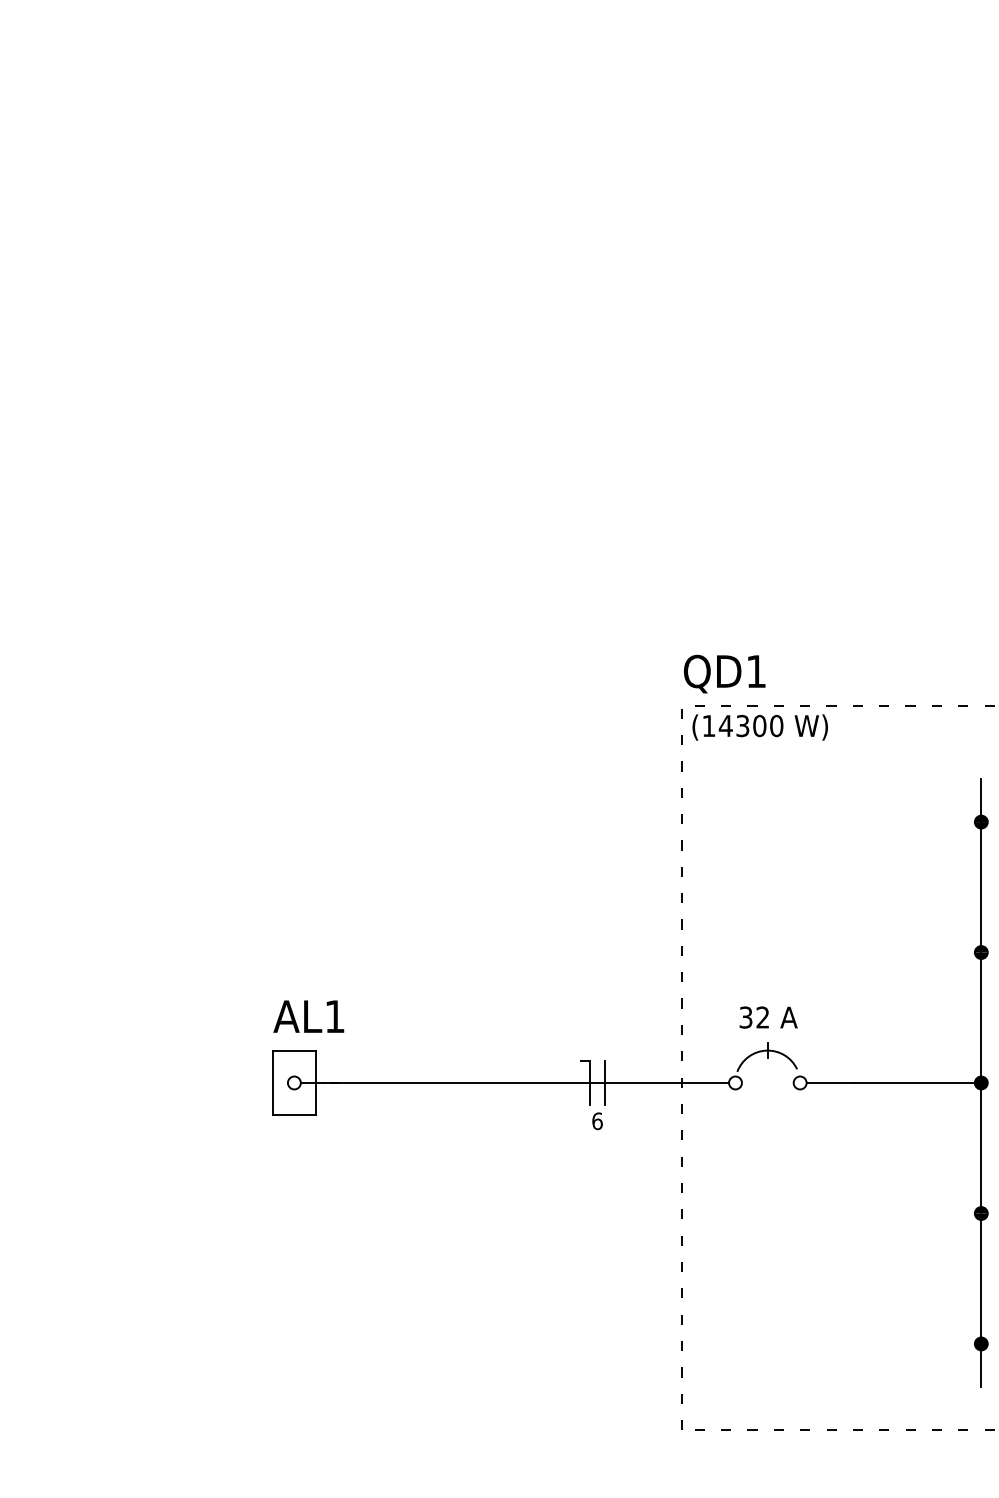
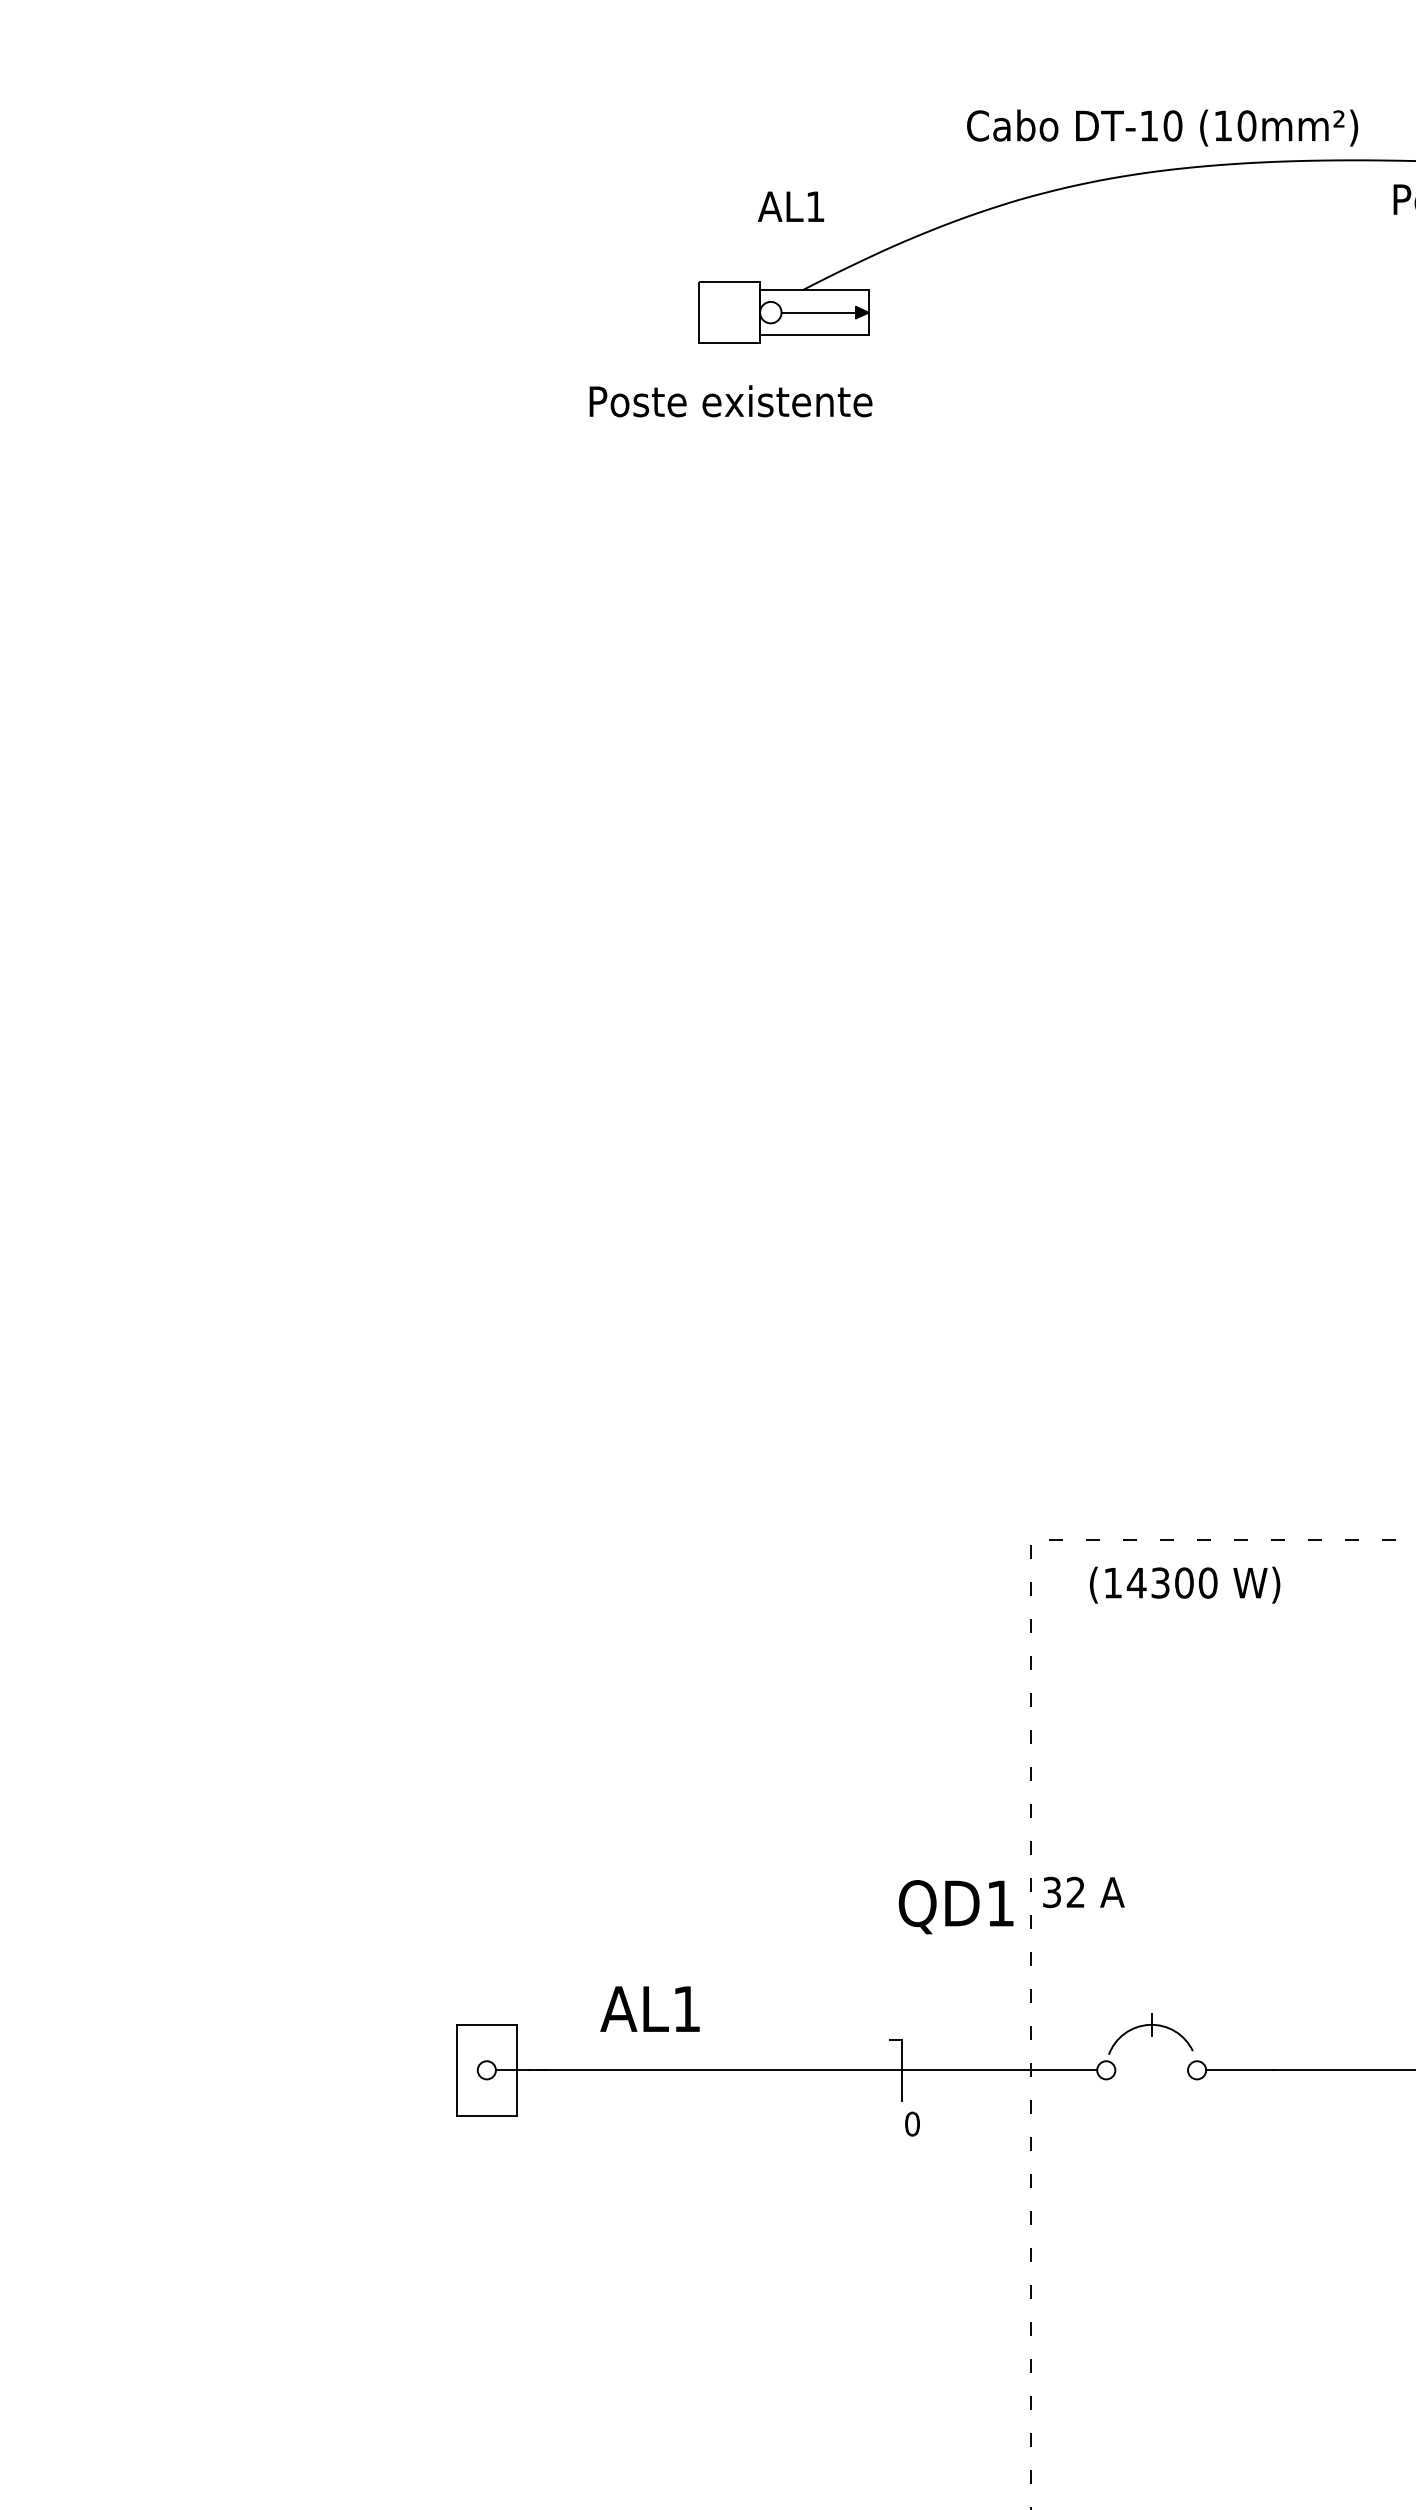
text: (724, 674) -> (955, 1907), moved
text: (760, 727) -> (1185, 1584), moved
text: (308, 1016) -> (649, 2008), moved
text: (768, 1017) -> (1083, 1892), moved
line: (604, 1083) -> (922, 2070), removed
text: (597, 1120) -> (912, 2123), 6 -> 0

